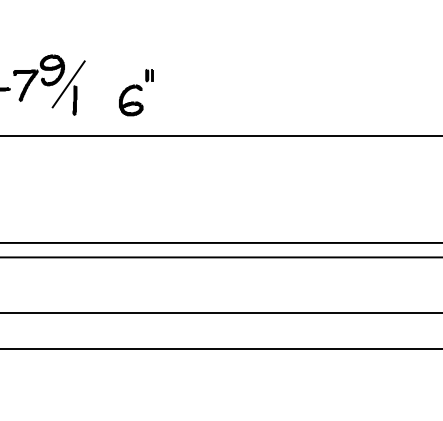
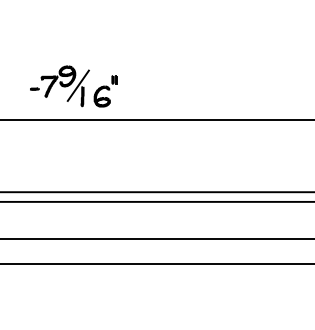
part: (135, 92) -> (105, 91), moved

